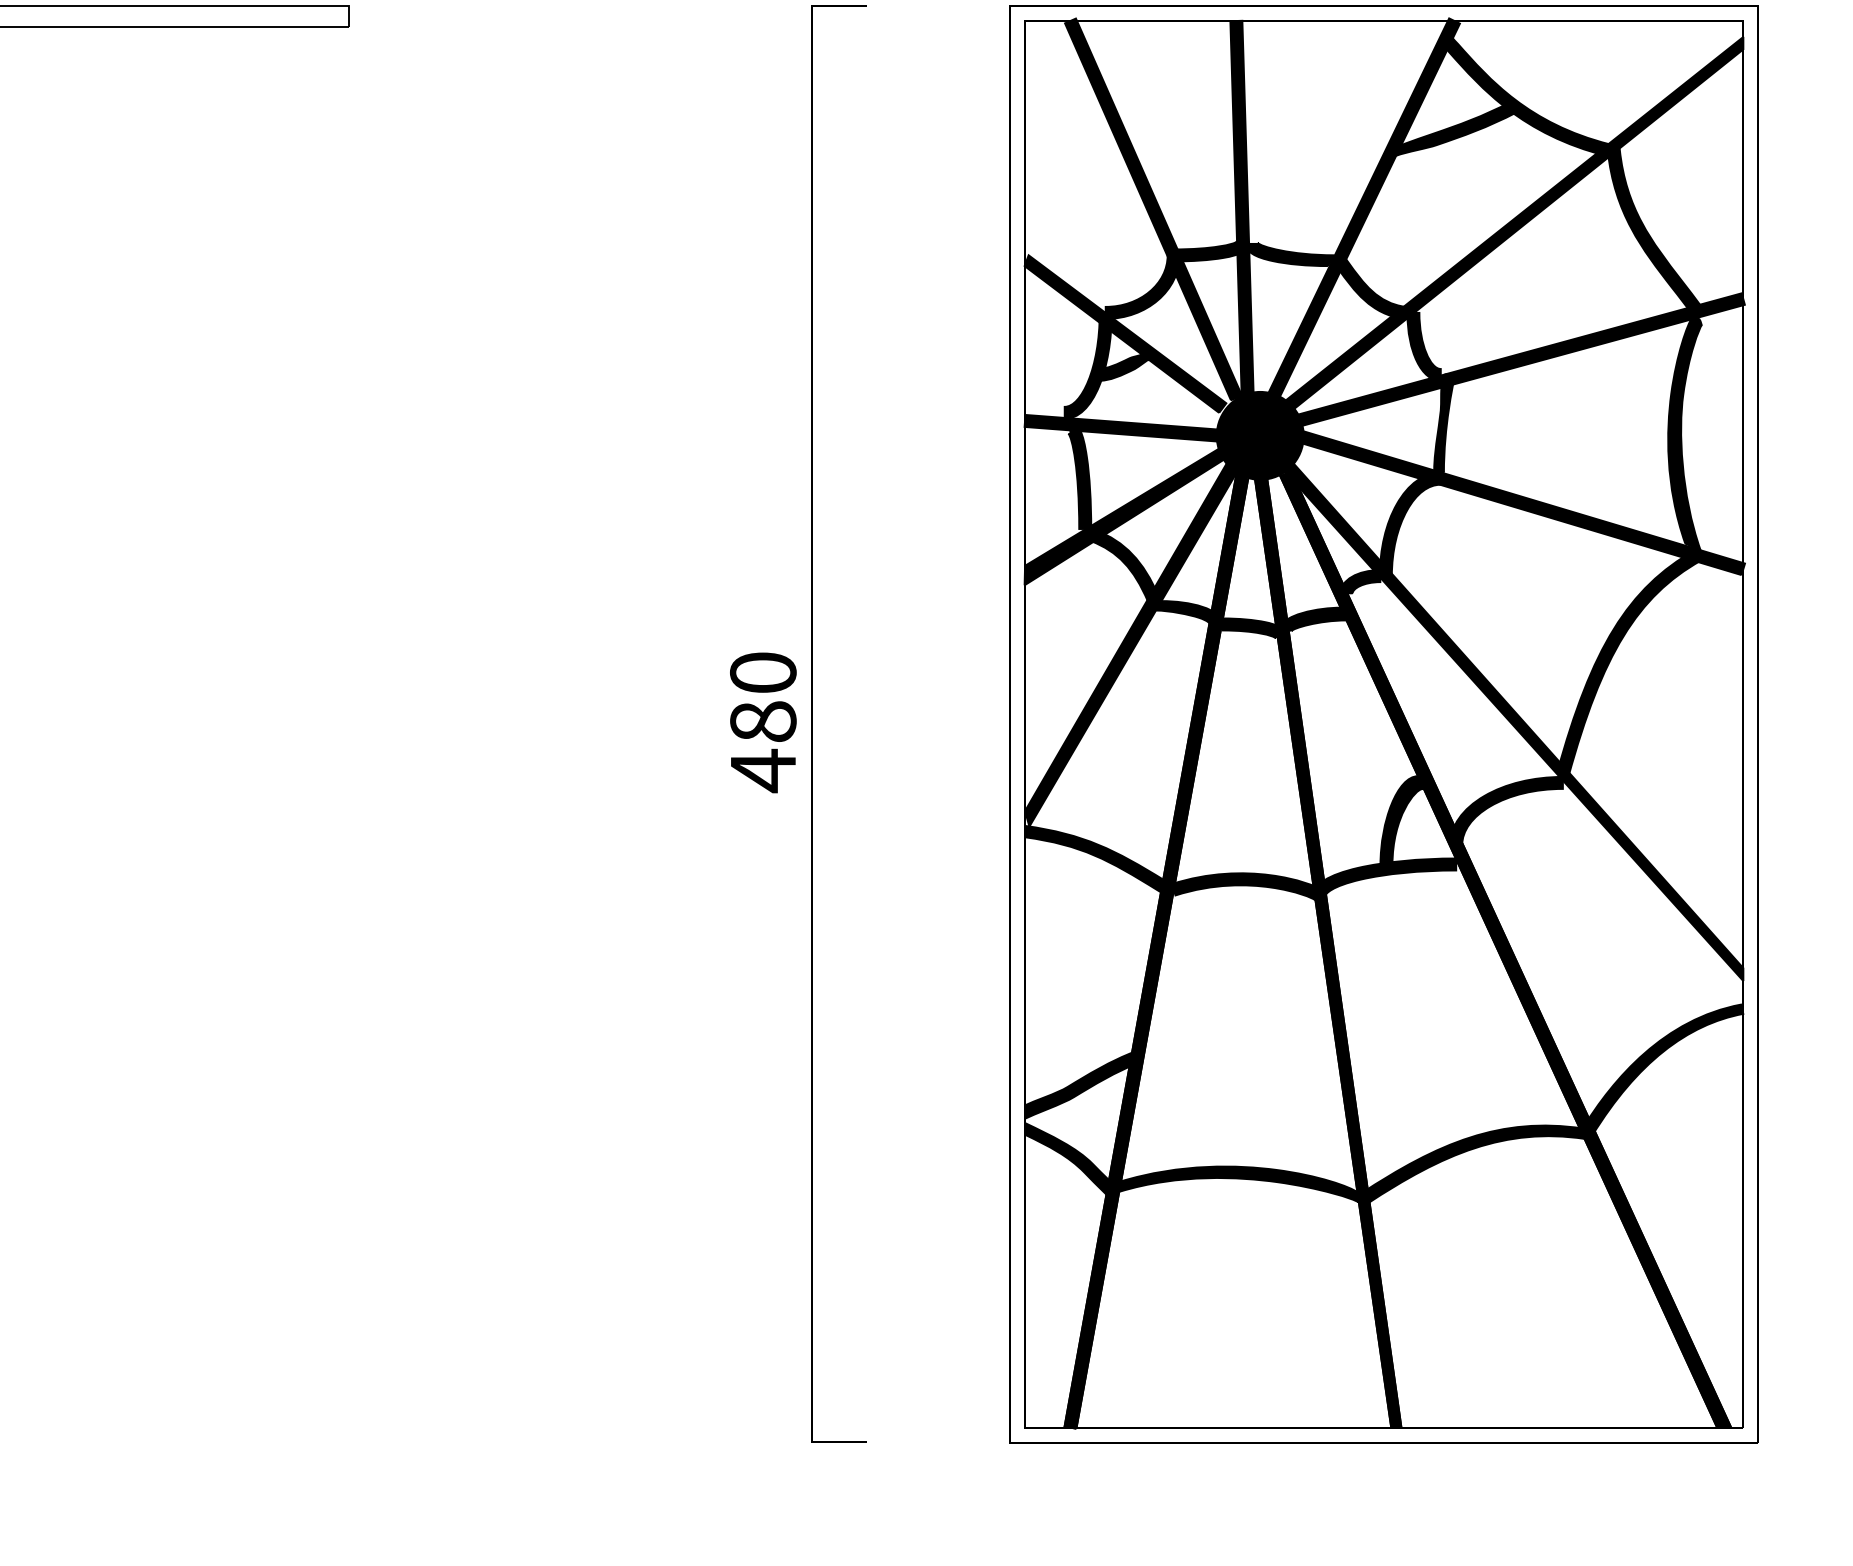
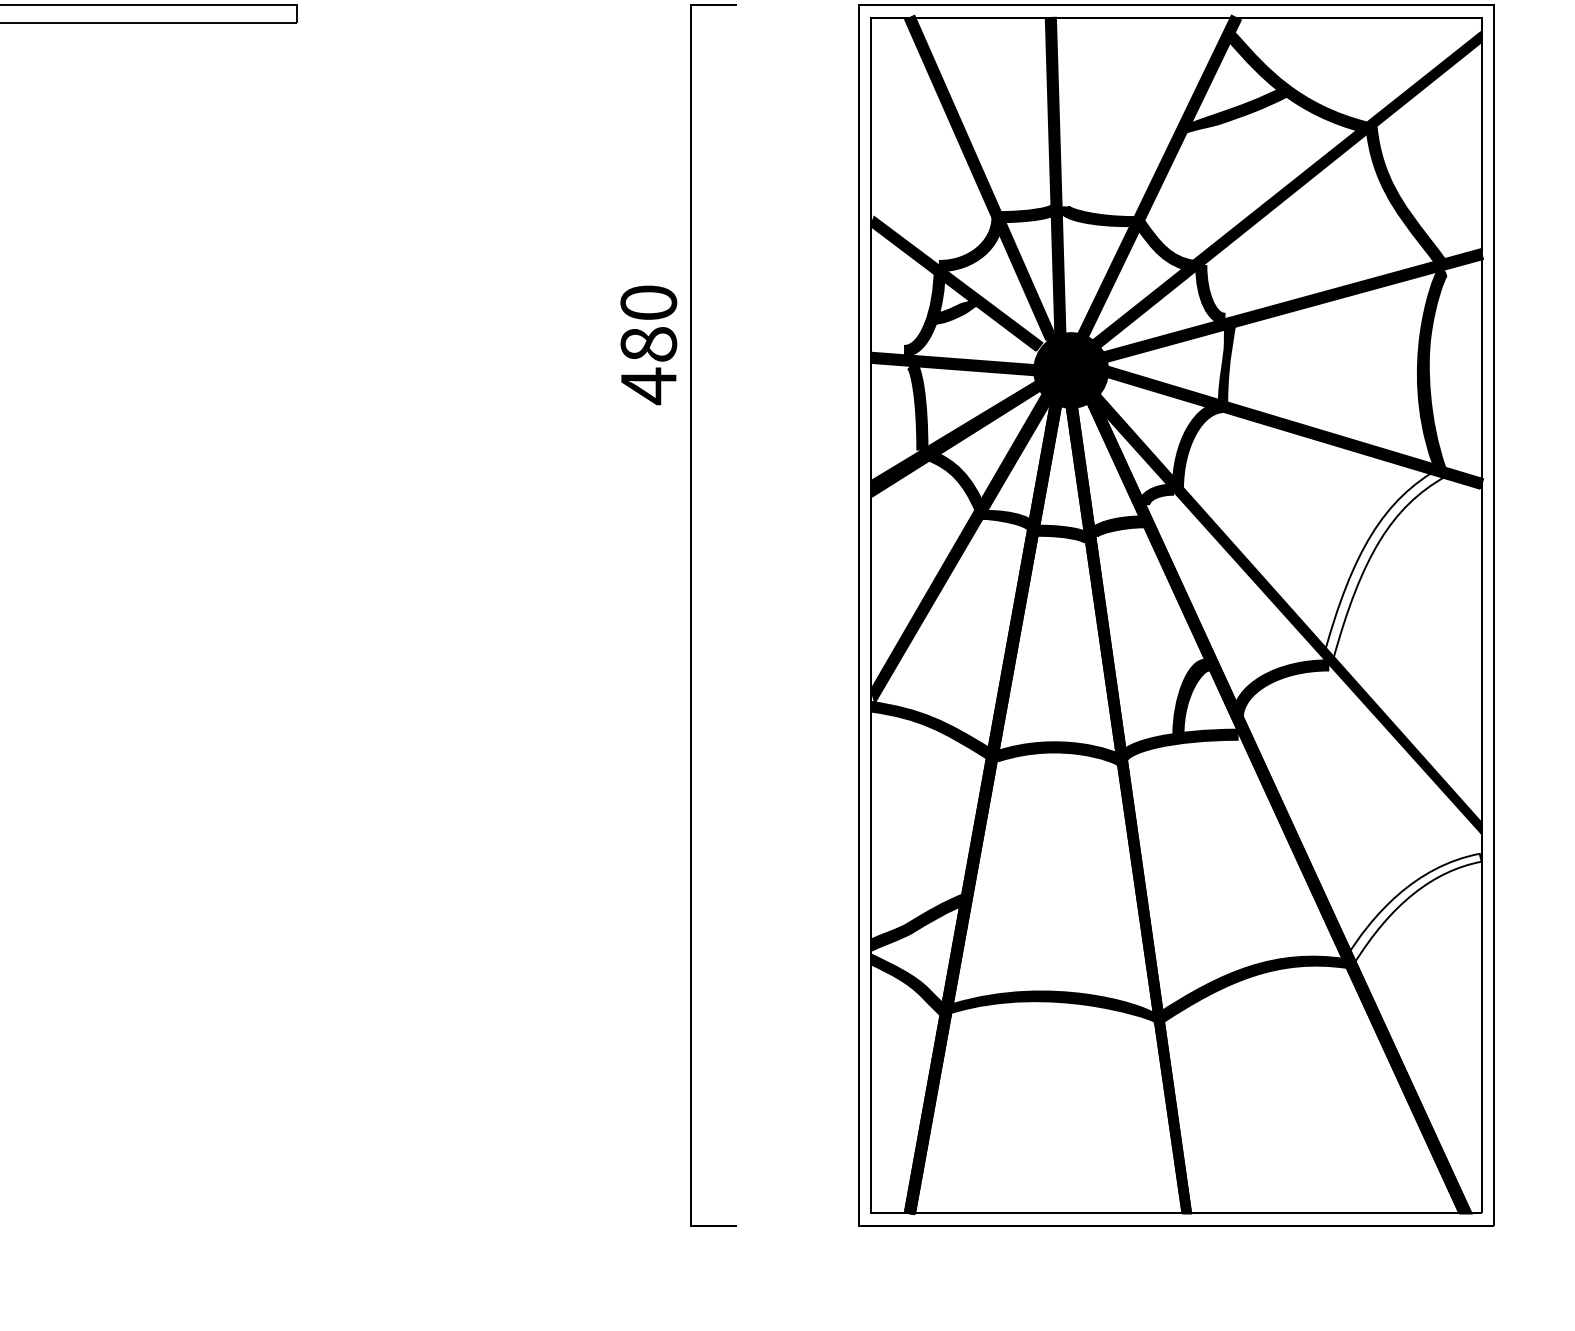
fill: (1628, 662) -> (1384, 563), removed
text: (762, 722) -> (648, 345), moved
fill: (1663, 1068) -> (1413, 908), removed

